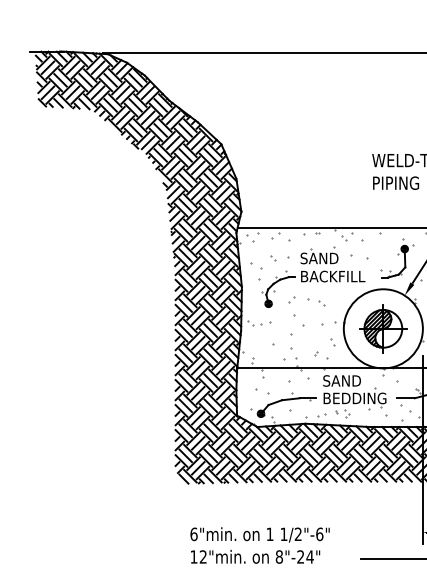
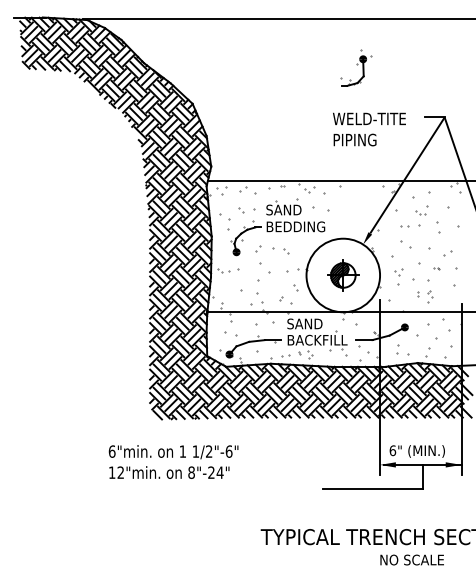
part: (397, 257) -> (356, 67), moved
text: (337, 276) -> (300, 226), BACKFILL -> BEDDING
part: (383, 328) -> (343, 275), size x0.7
text: (359, 397) -> (321, 339), BEDDING -> BACKFILL
text: (259, 544) -> (173, 461), moved

